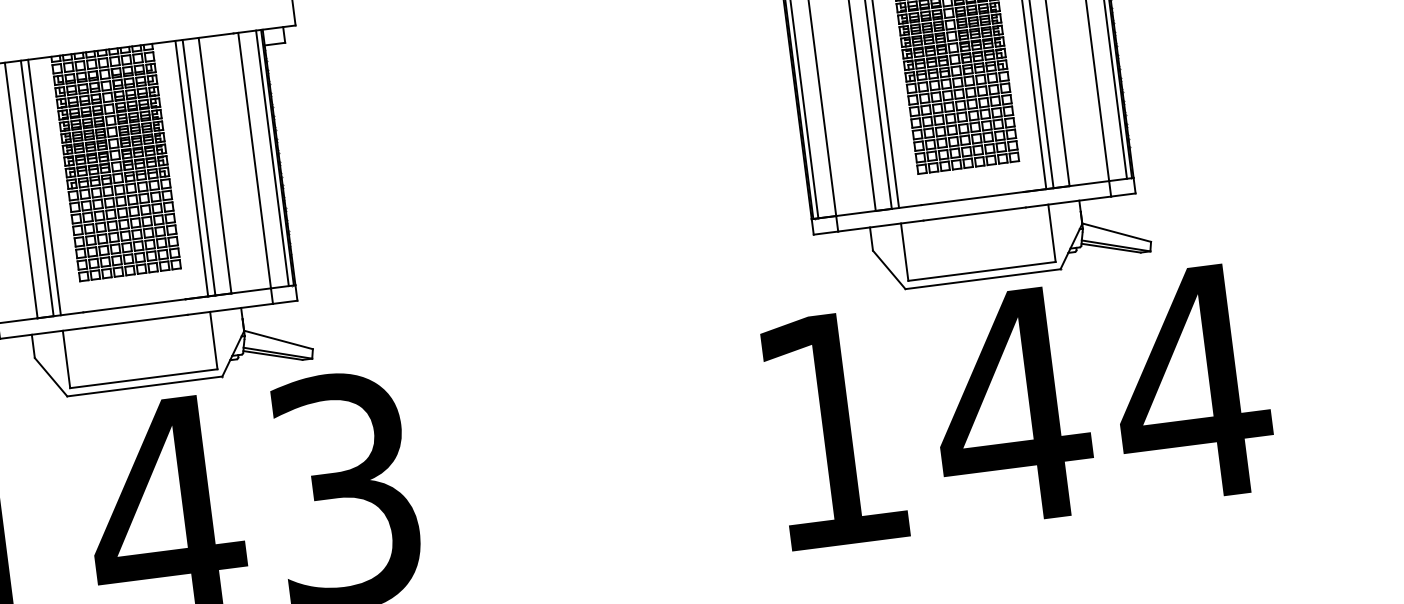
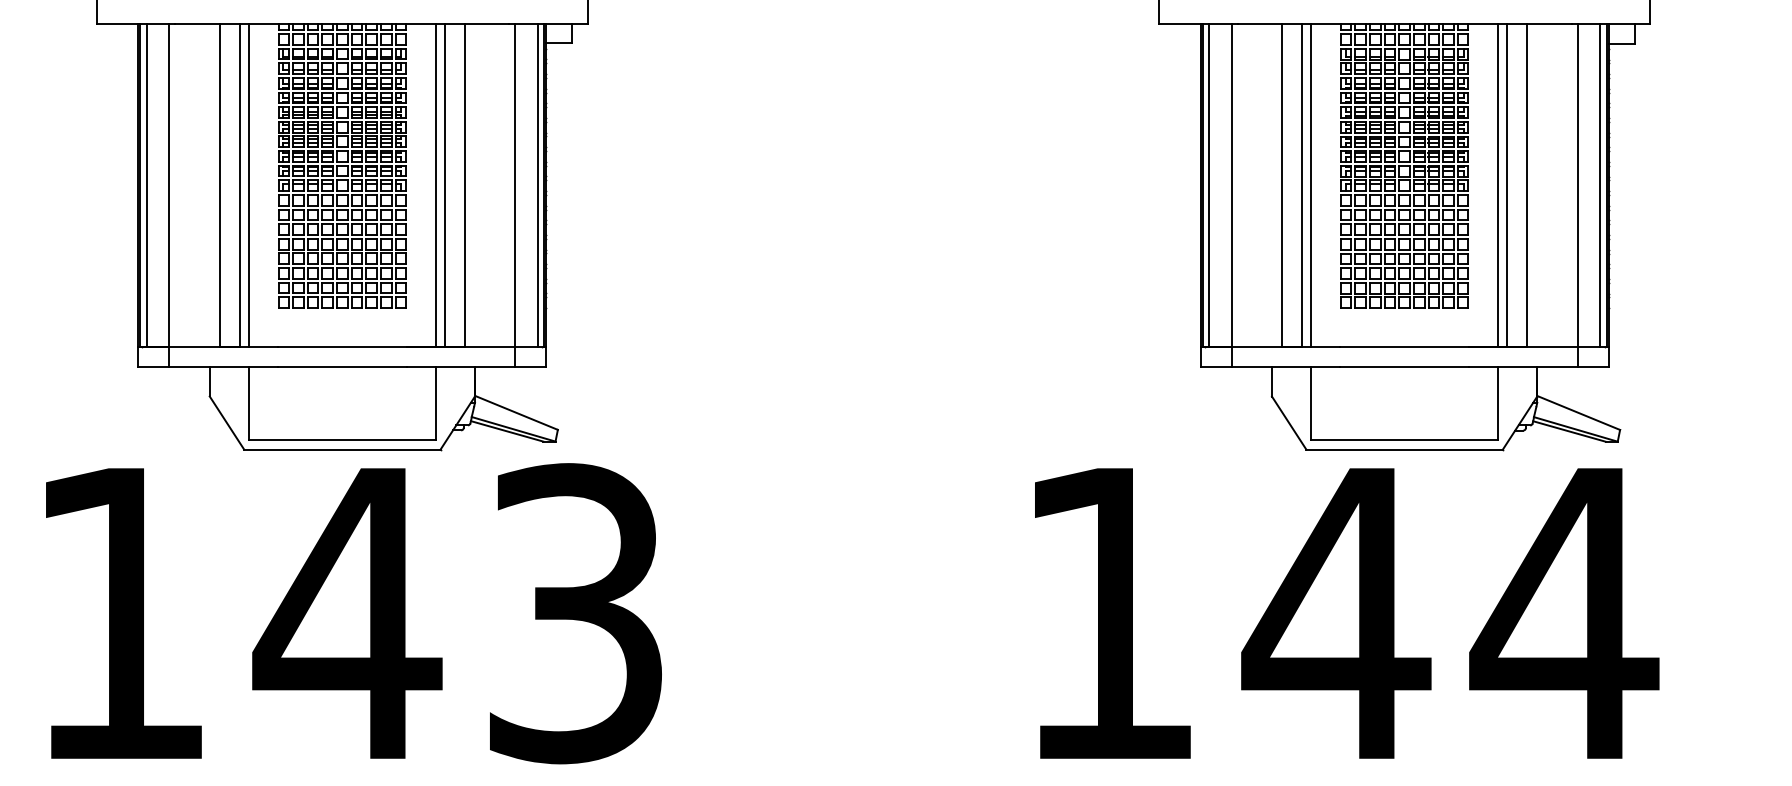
text: (1020, 405) -> (1347, 613), moved

